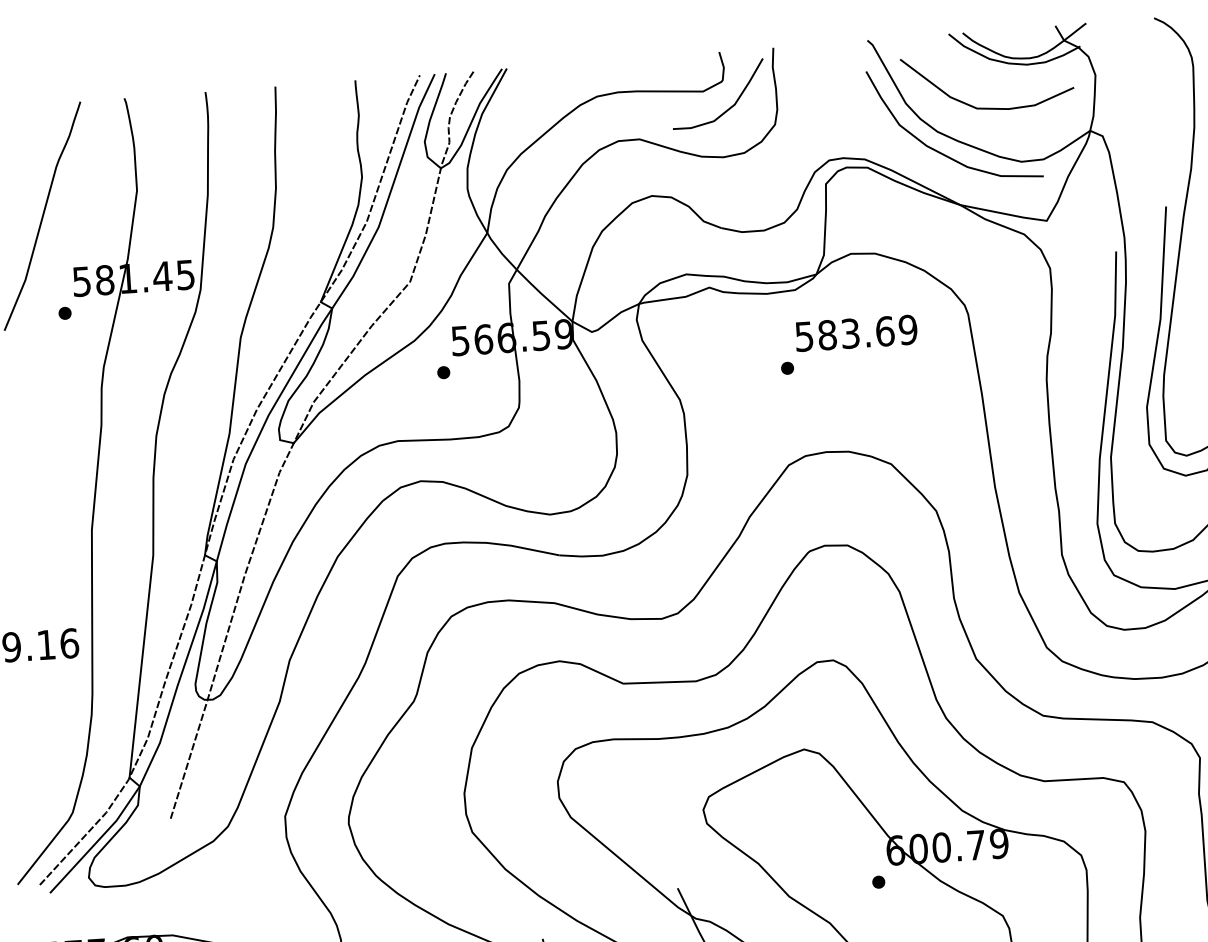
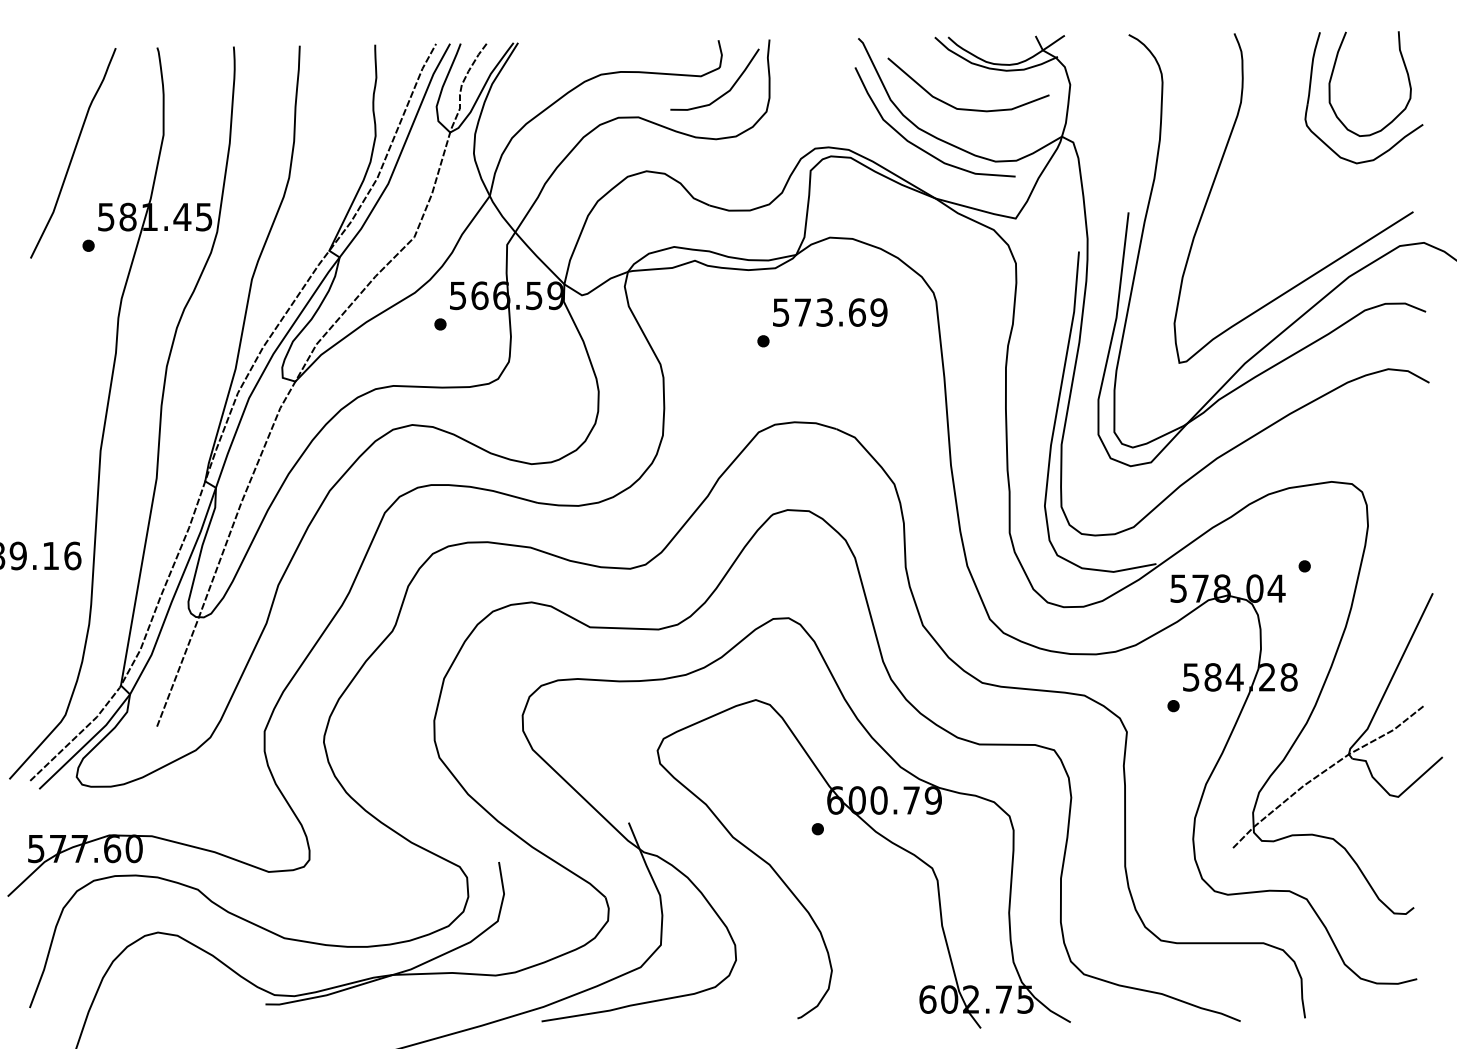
text: (827, 335) -> (802, 312), 583.69 -> 573.69

